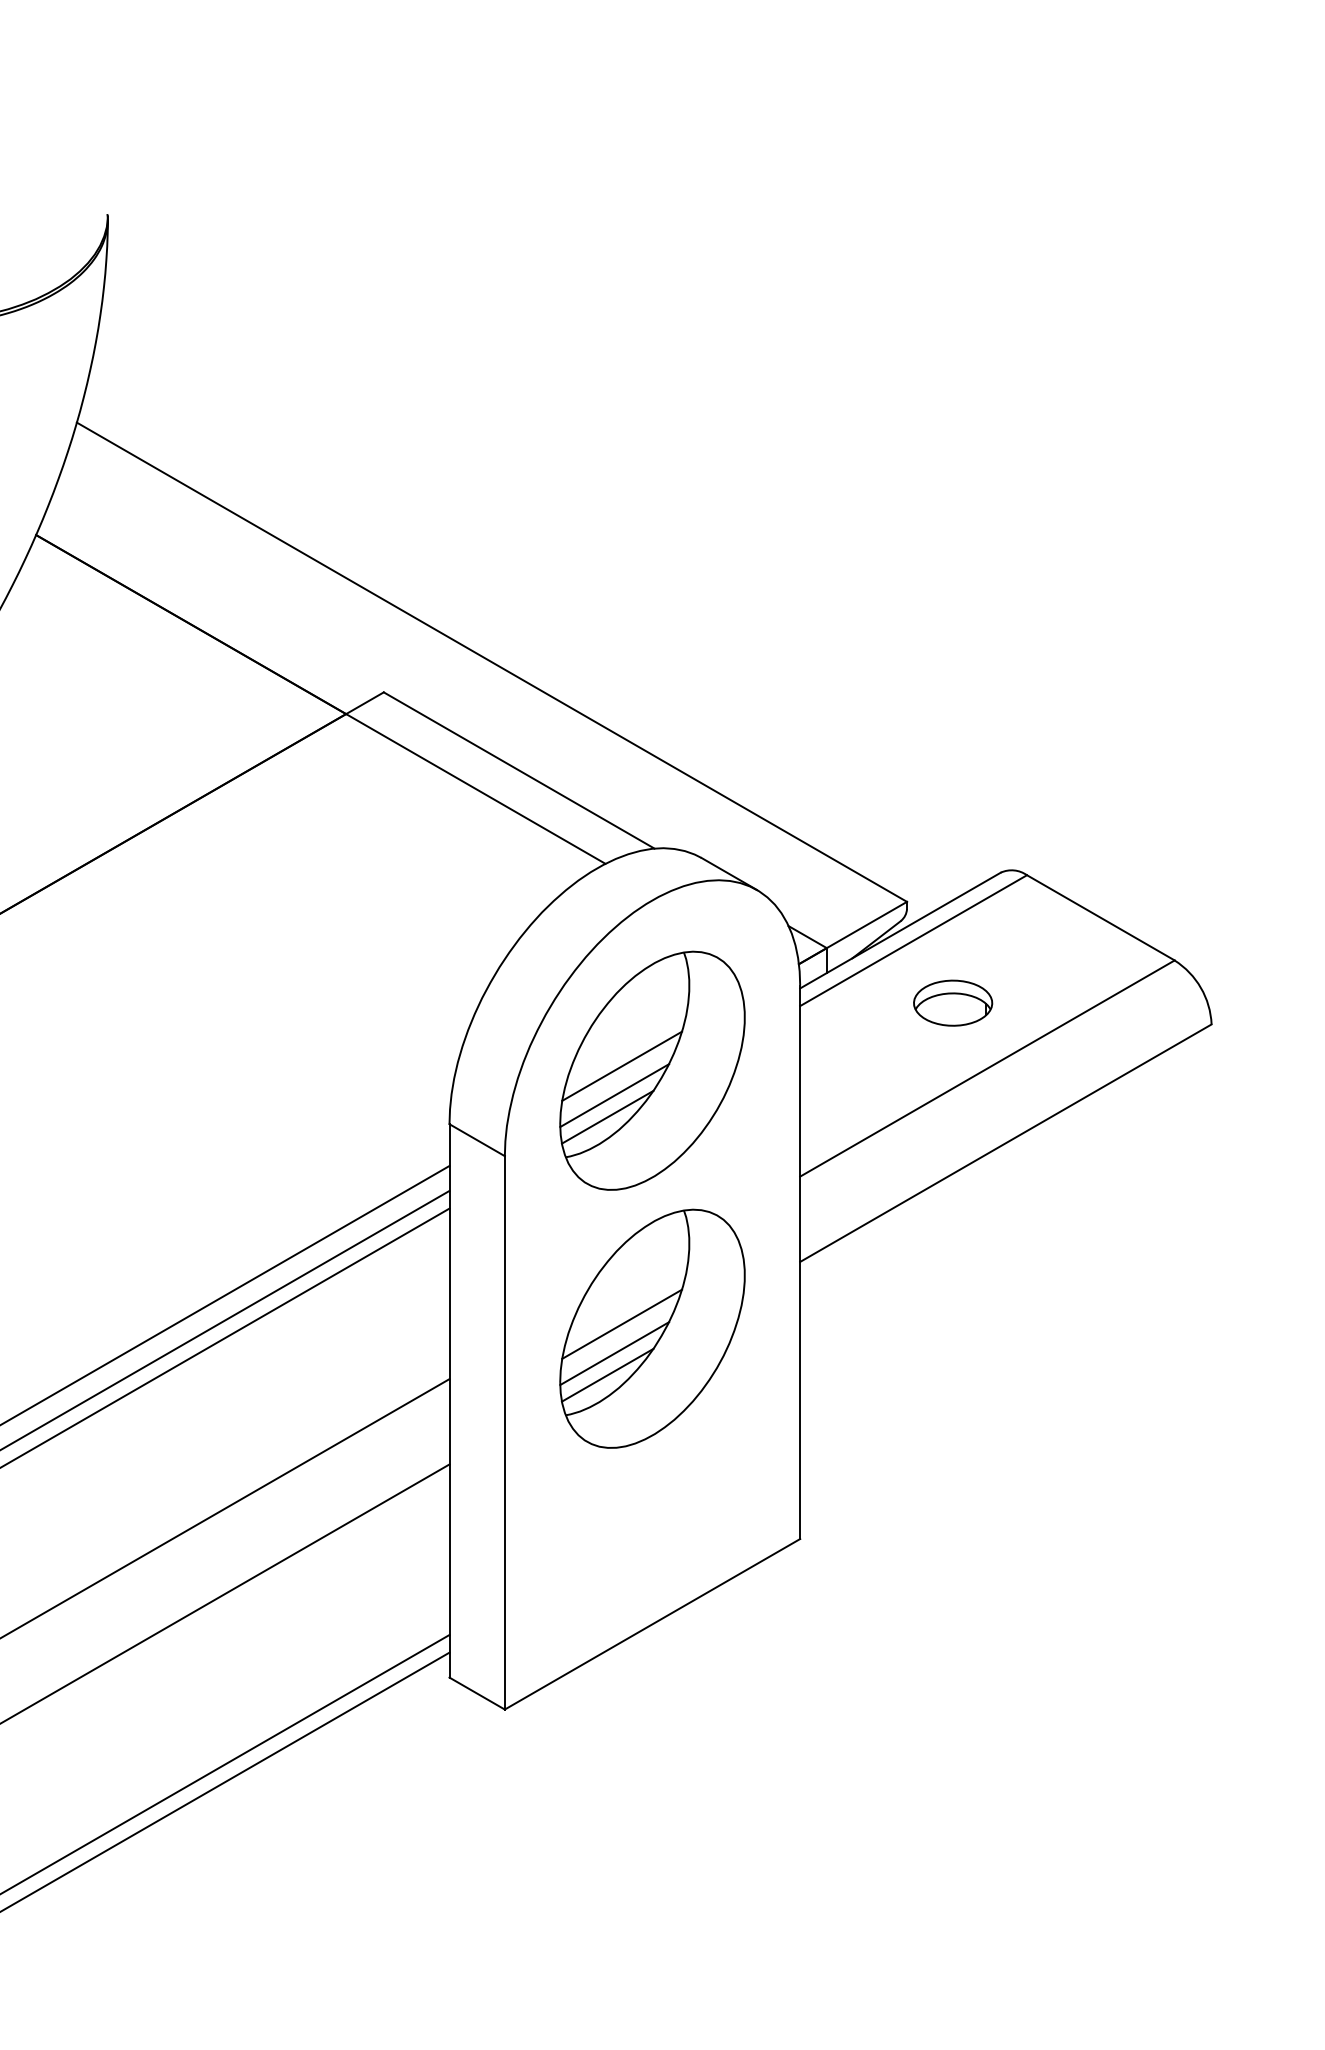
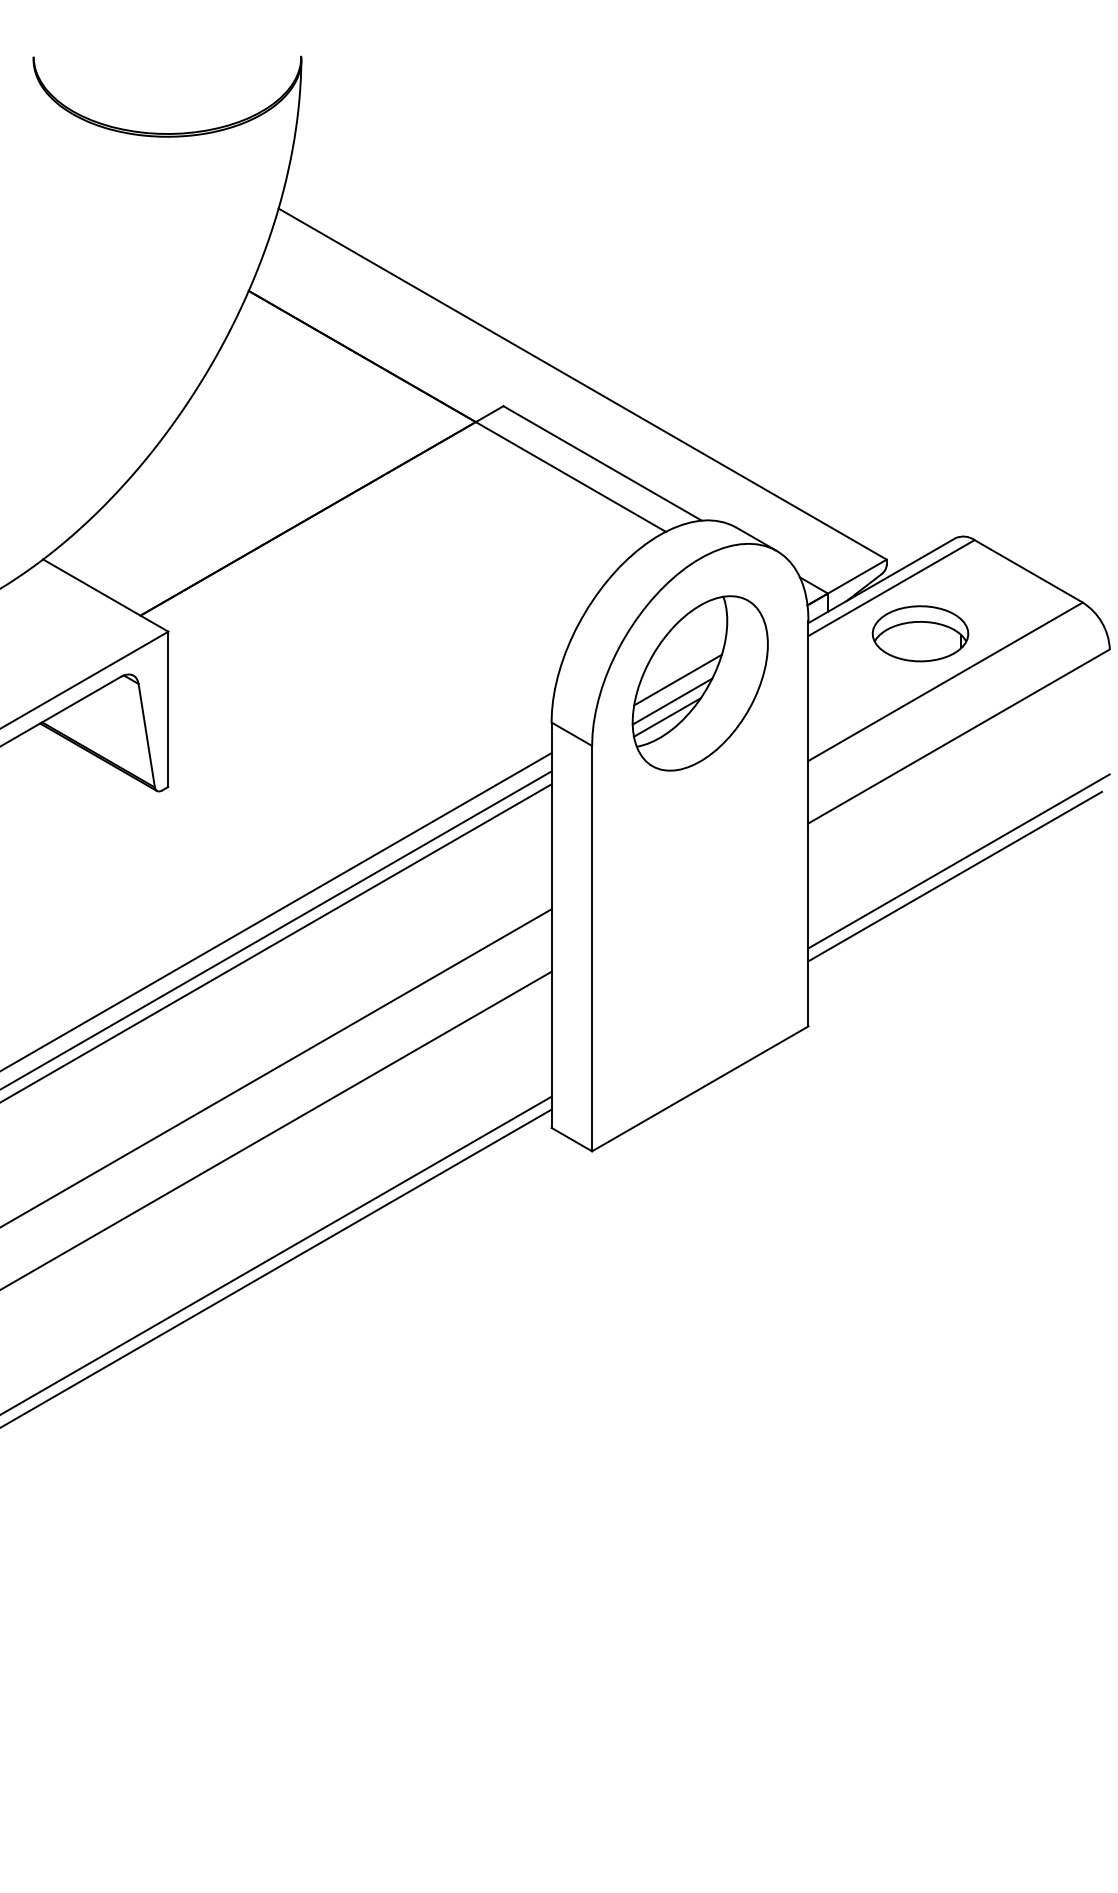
part: (953, 1002) -> (920, 633), size x1.67
line: (1004, 1313) -> (958, 861), added
part: (651, 1328) -> (699, 872), removed
line: (999, 1334) -> (954, 876), added

